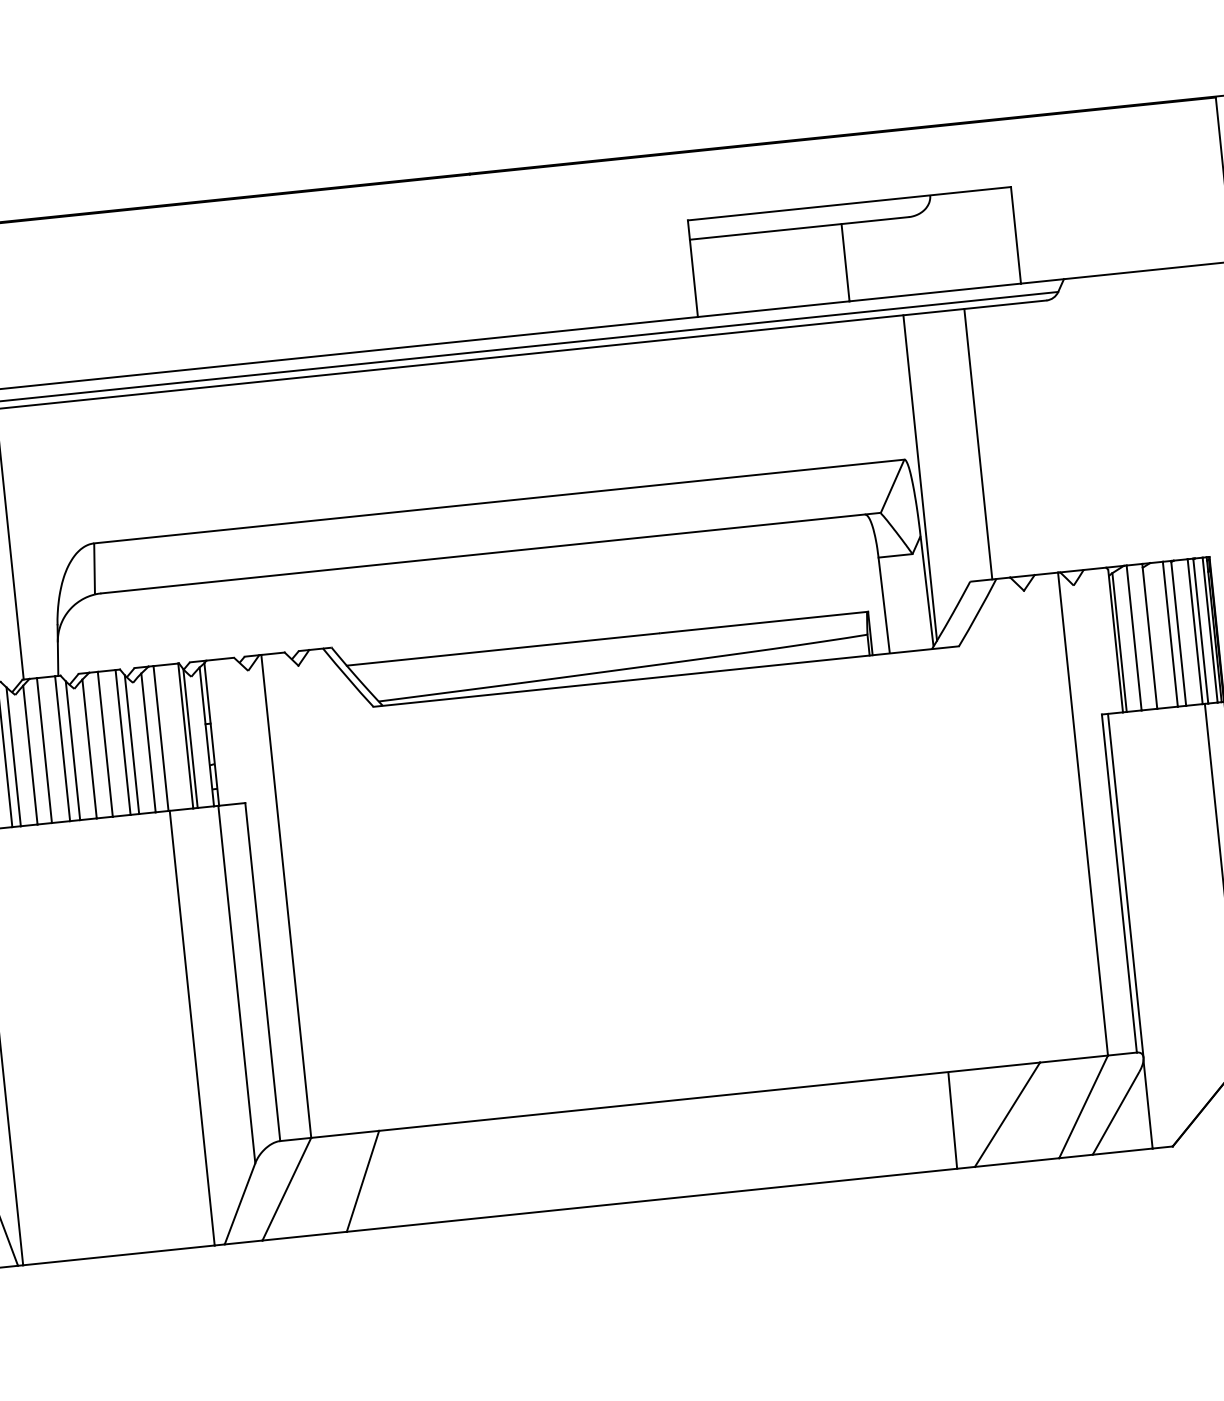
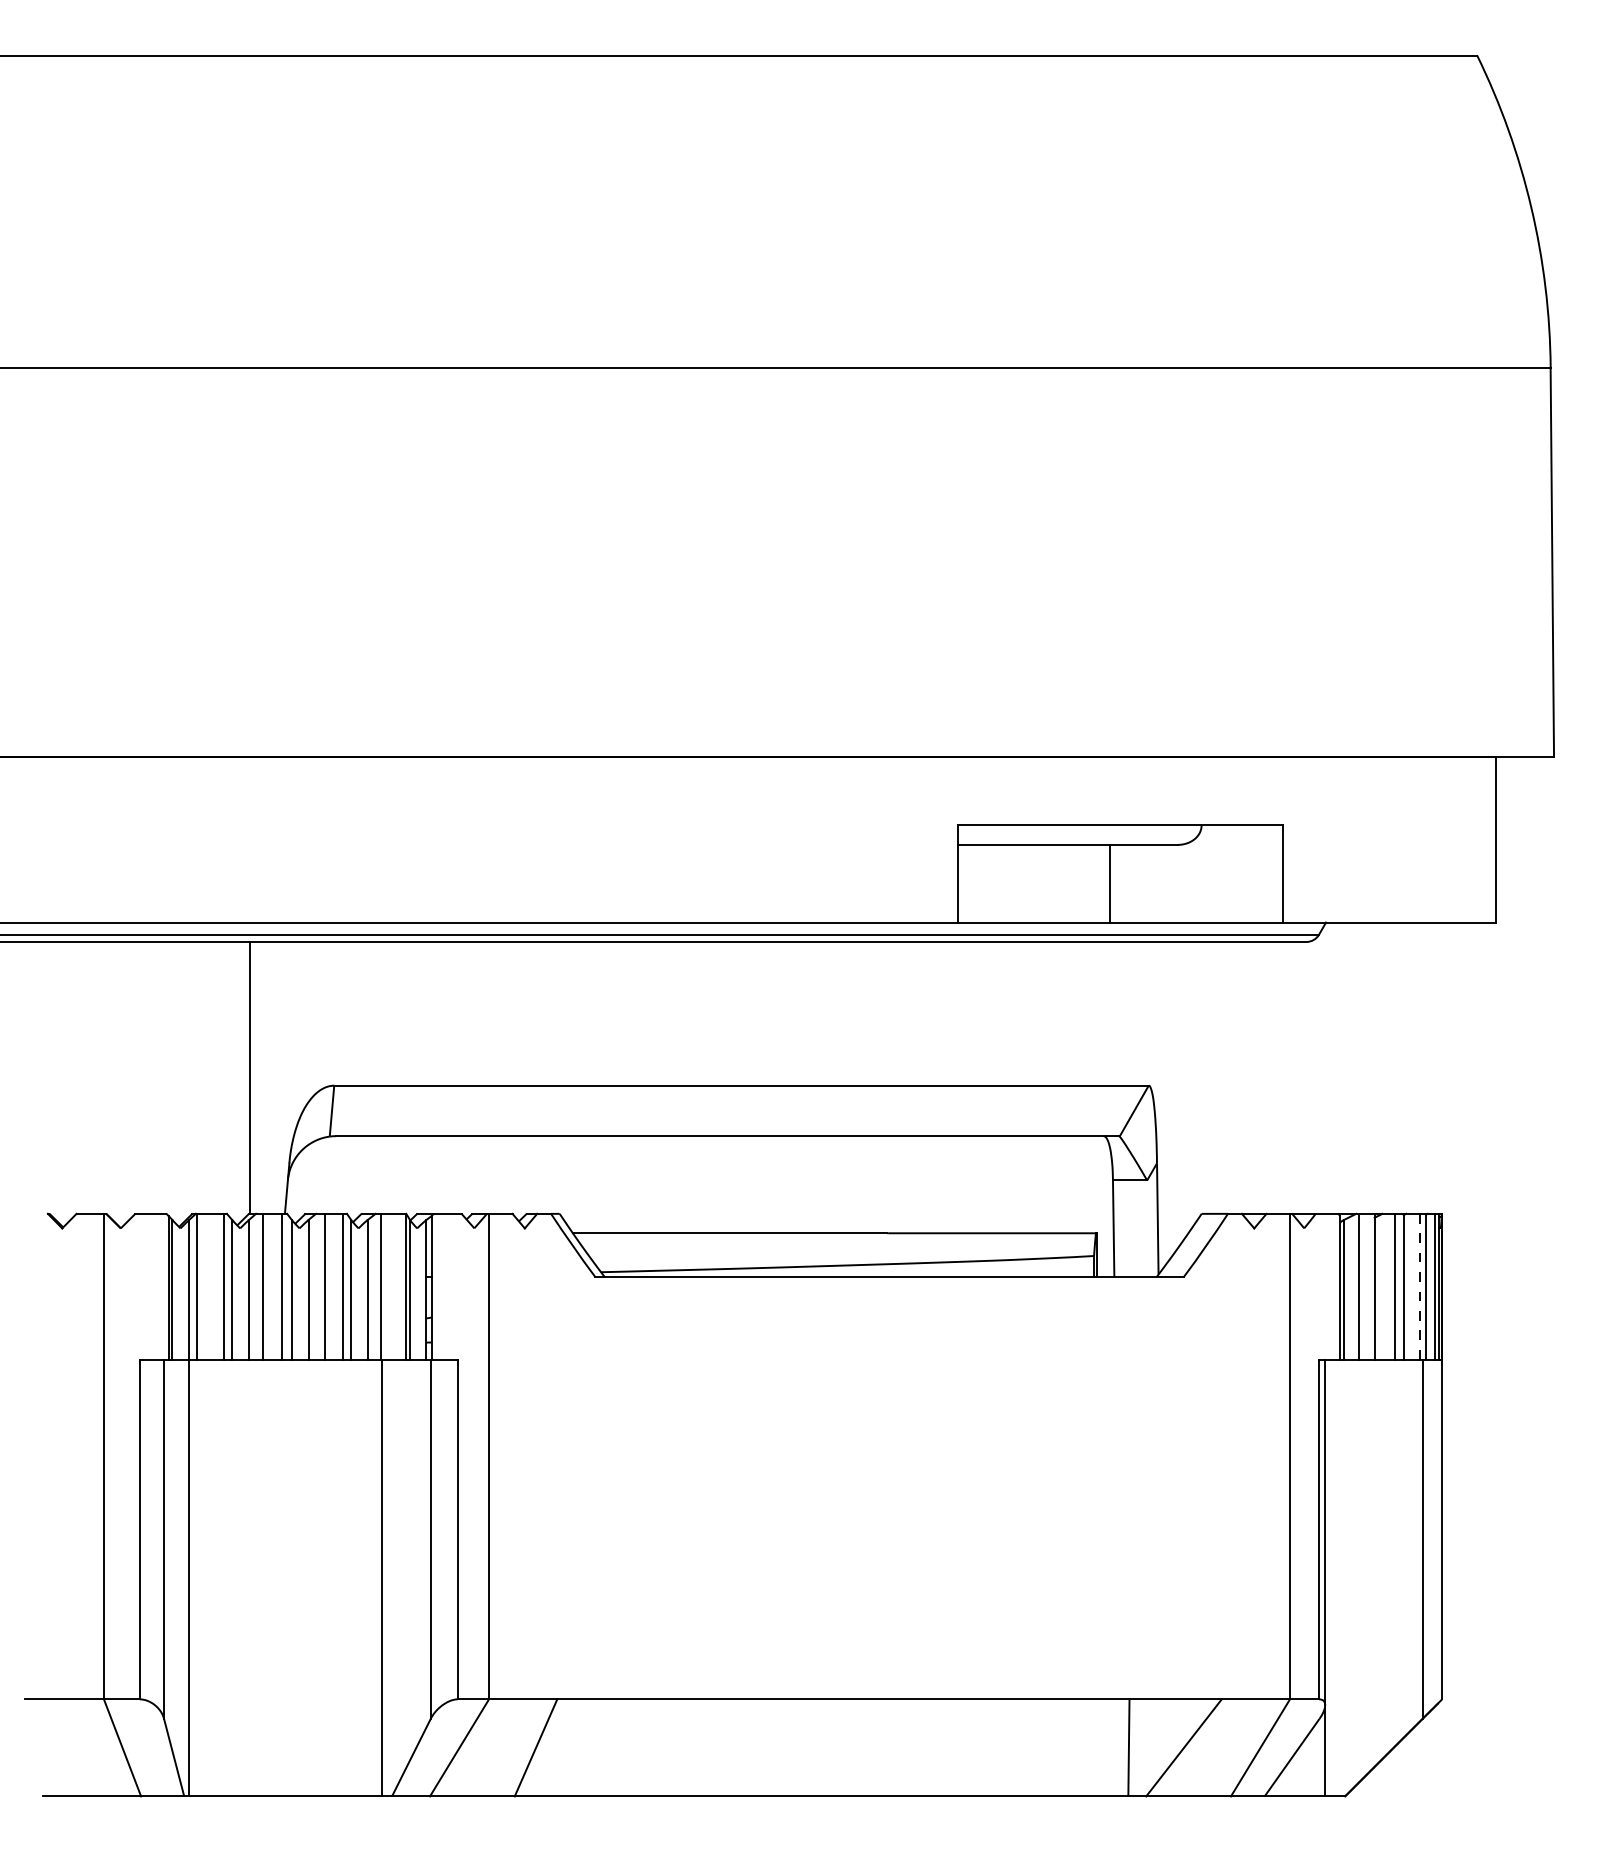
line: (977, 443) -> (1223, 1077), removed
line: (920, 477) -> (1162, 1105), removed
line: (1195, 631) -> (1420, 1286), solid -> dashed

